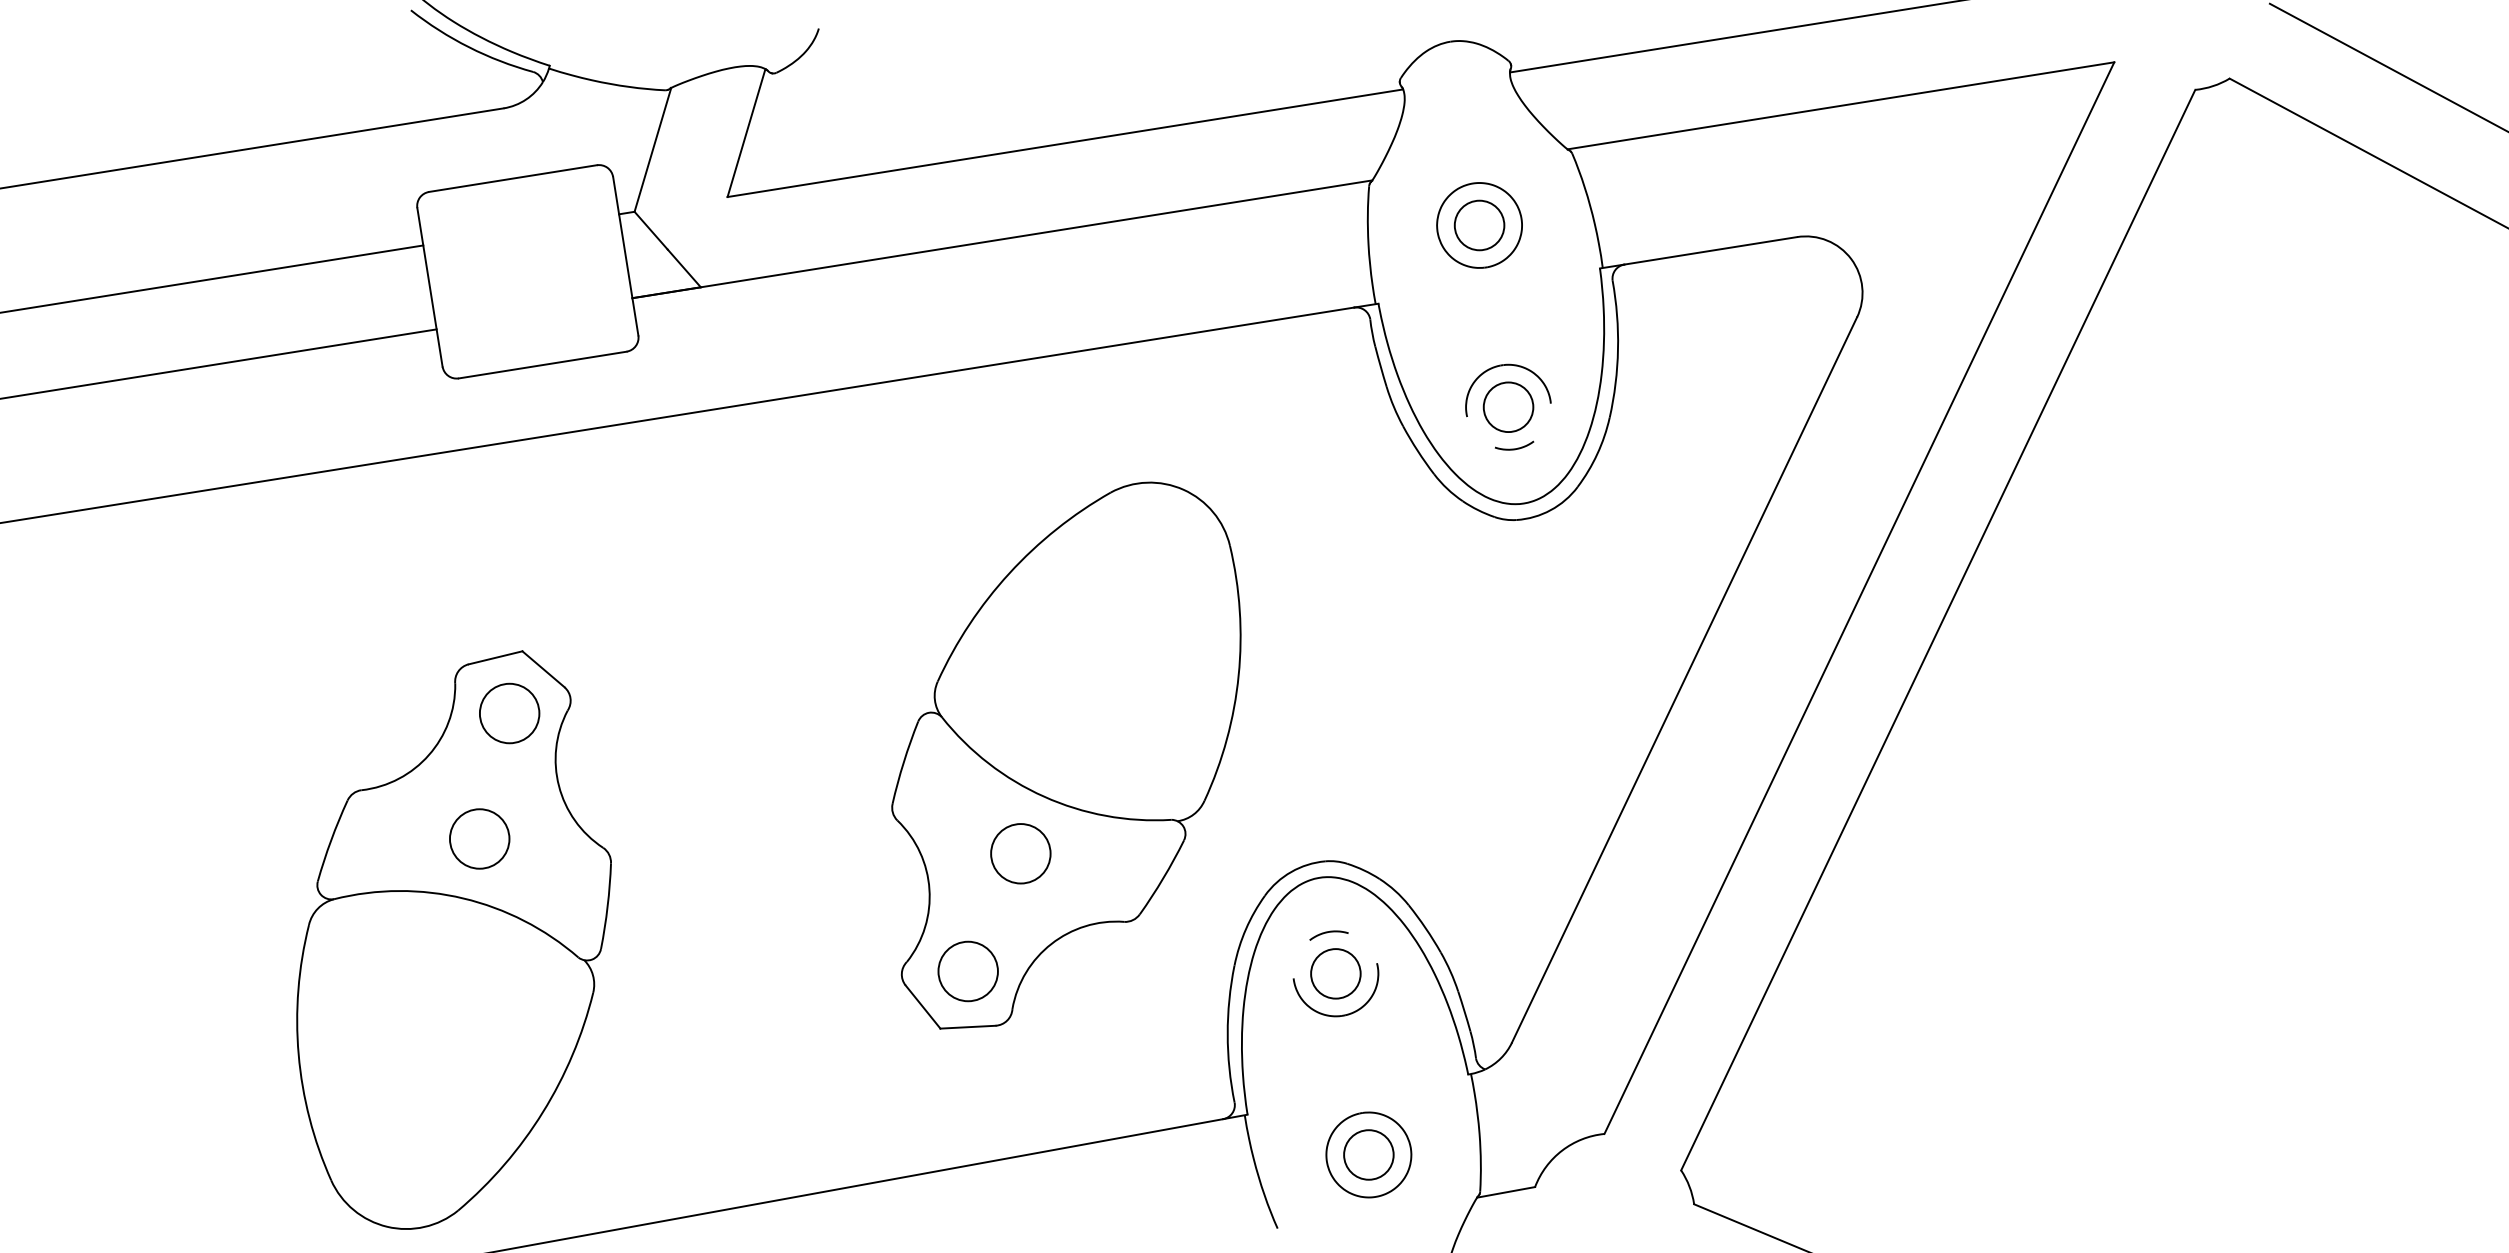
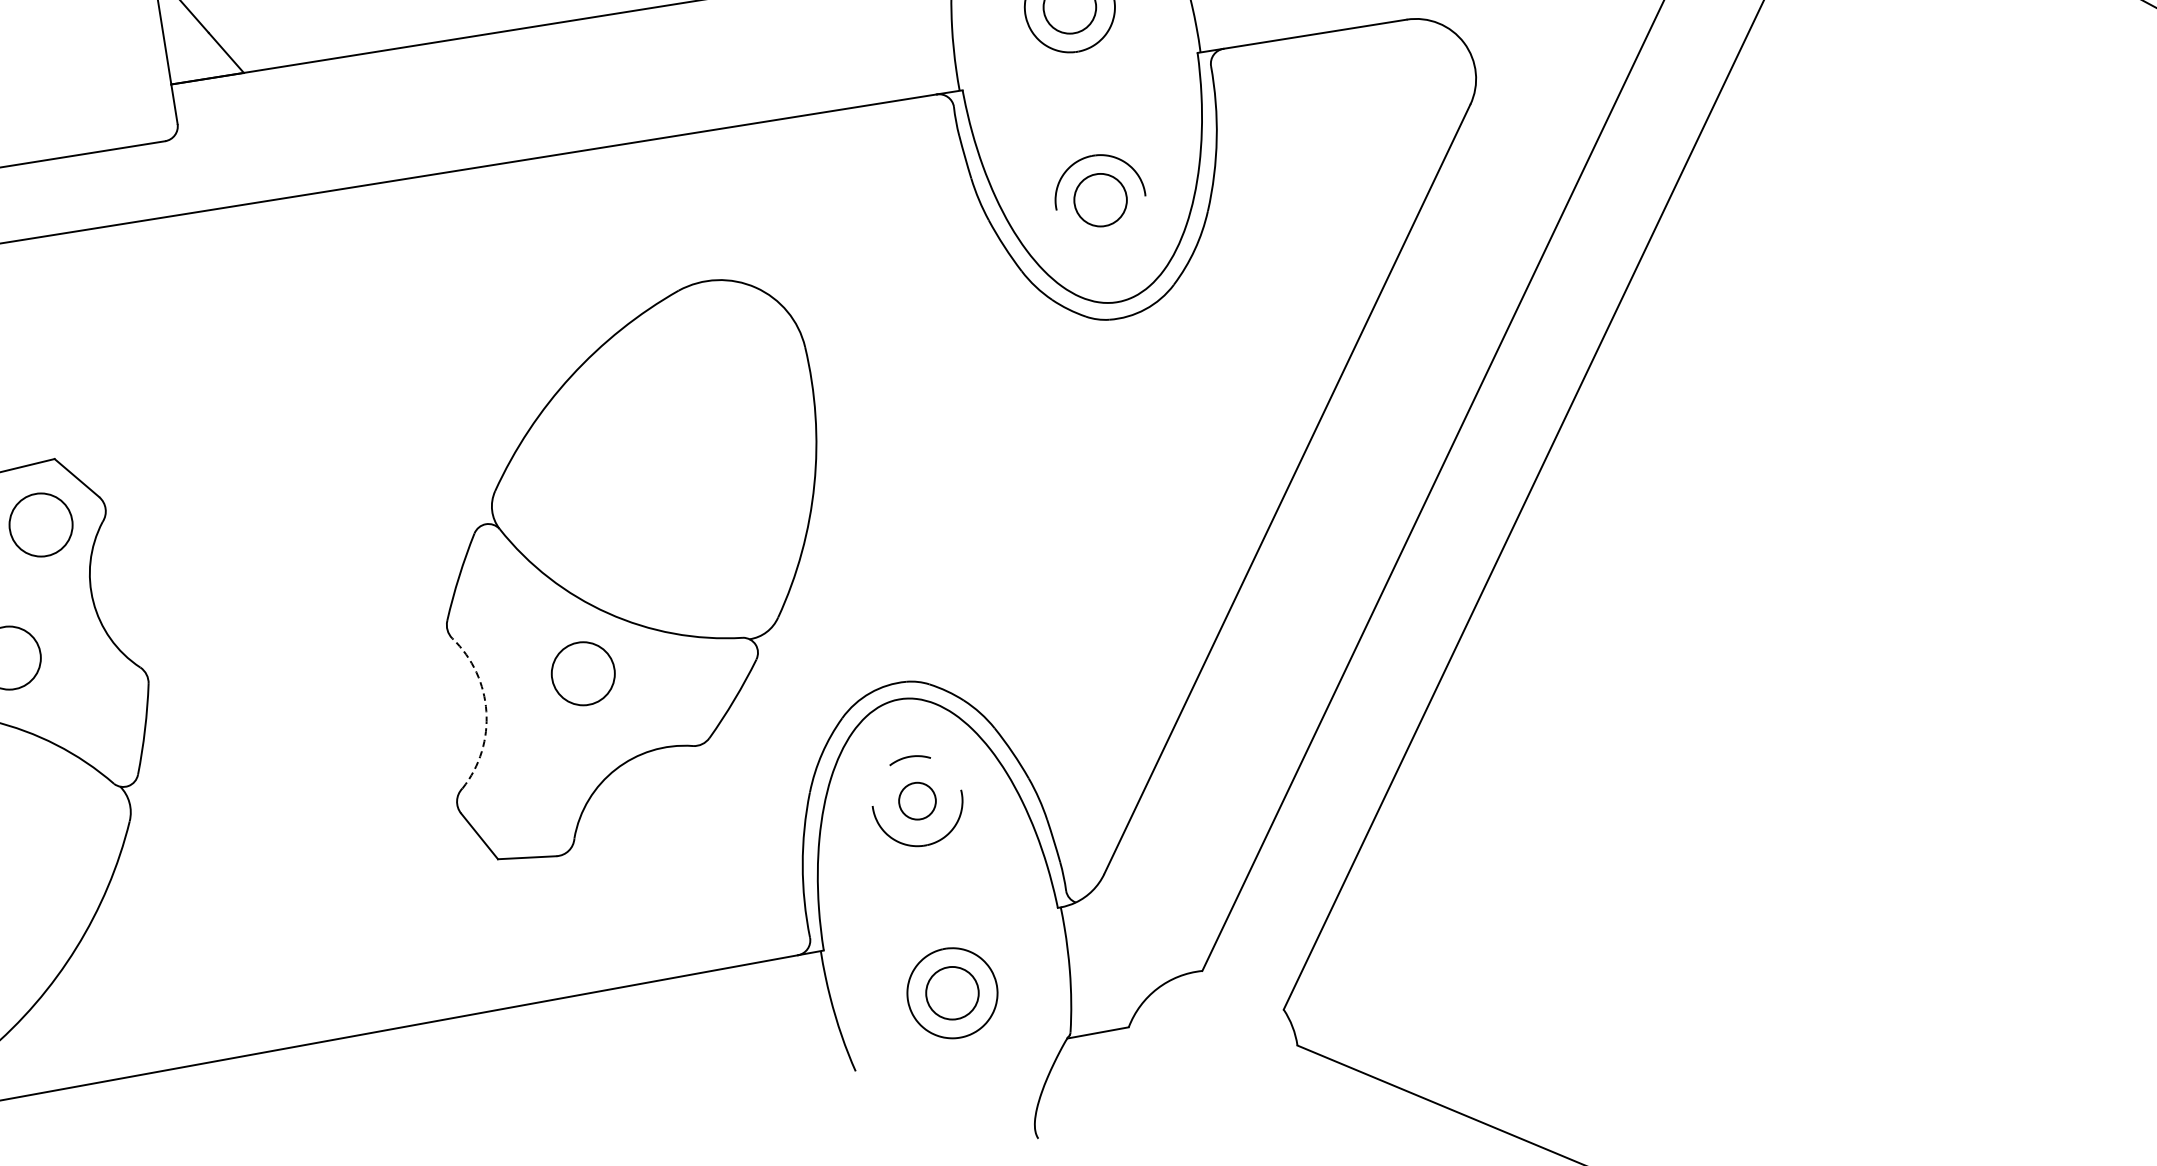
curve: (1514, 448) -> (1106, 243), removed
arc: (929, 889) -> (486, 711), solid -> dashed
circle: (967, 971) -> (526, 798), removed
circle: (1335, 973) -> (917, 800), size x0.7

